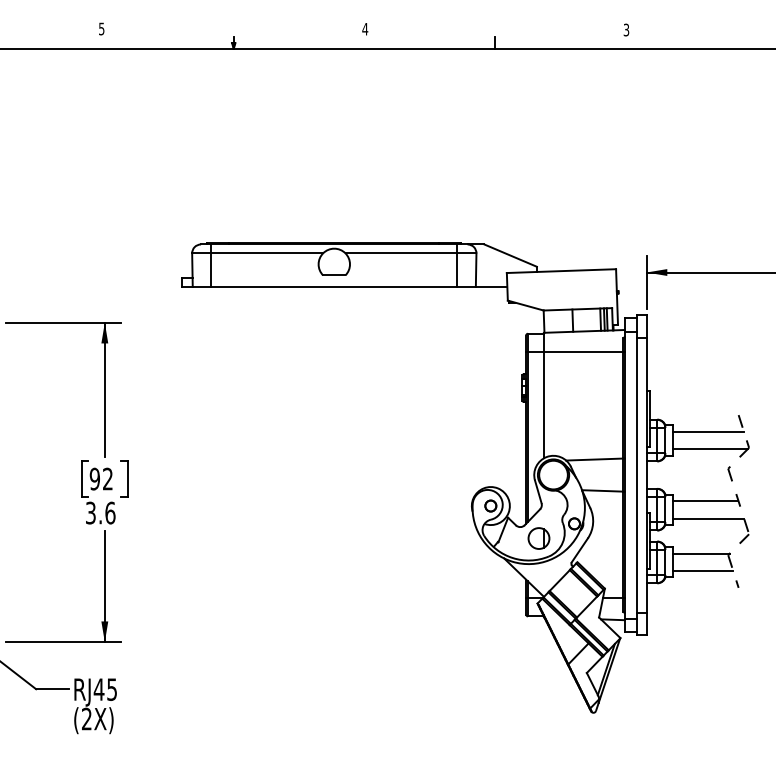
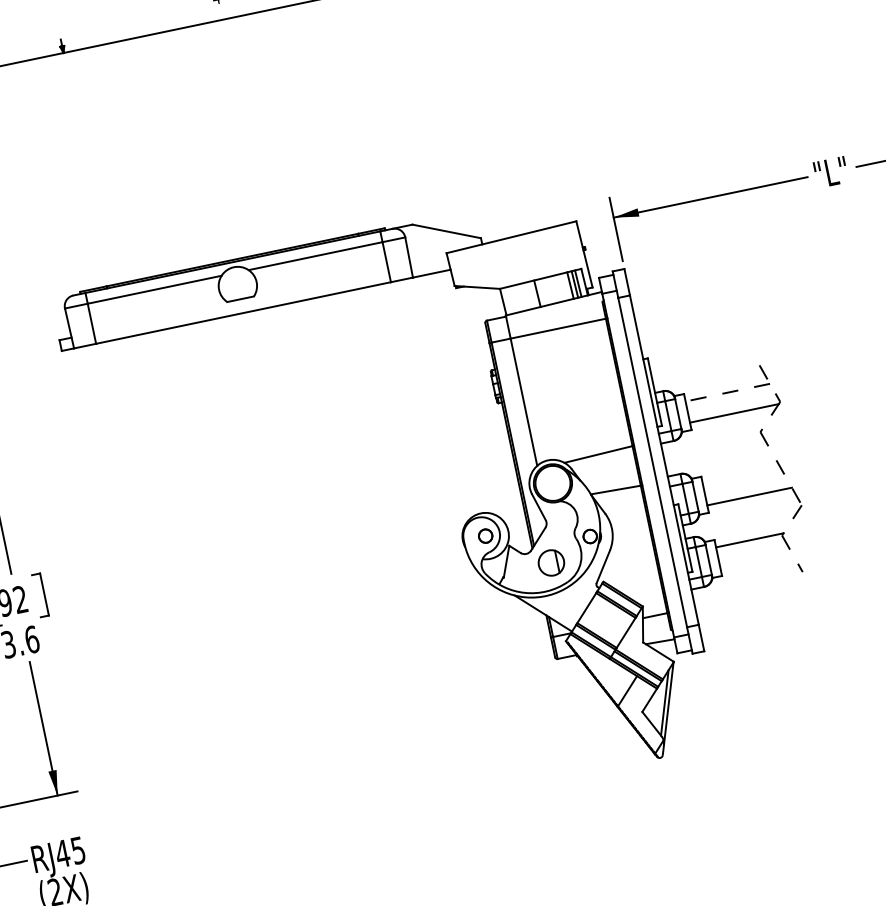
line: (708, 431) -> (727, 392), solid -> dashed
line: (705, 500) -> (741, 475), removed
line: (703, 571) -> (756, 561), removed

